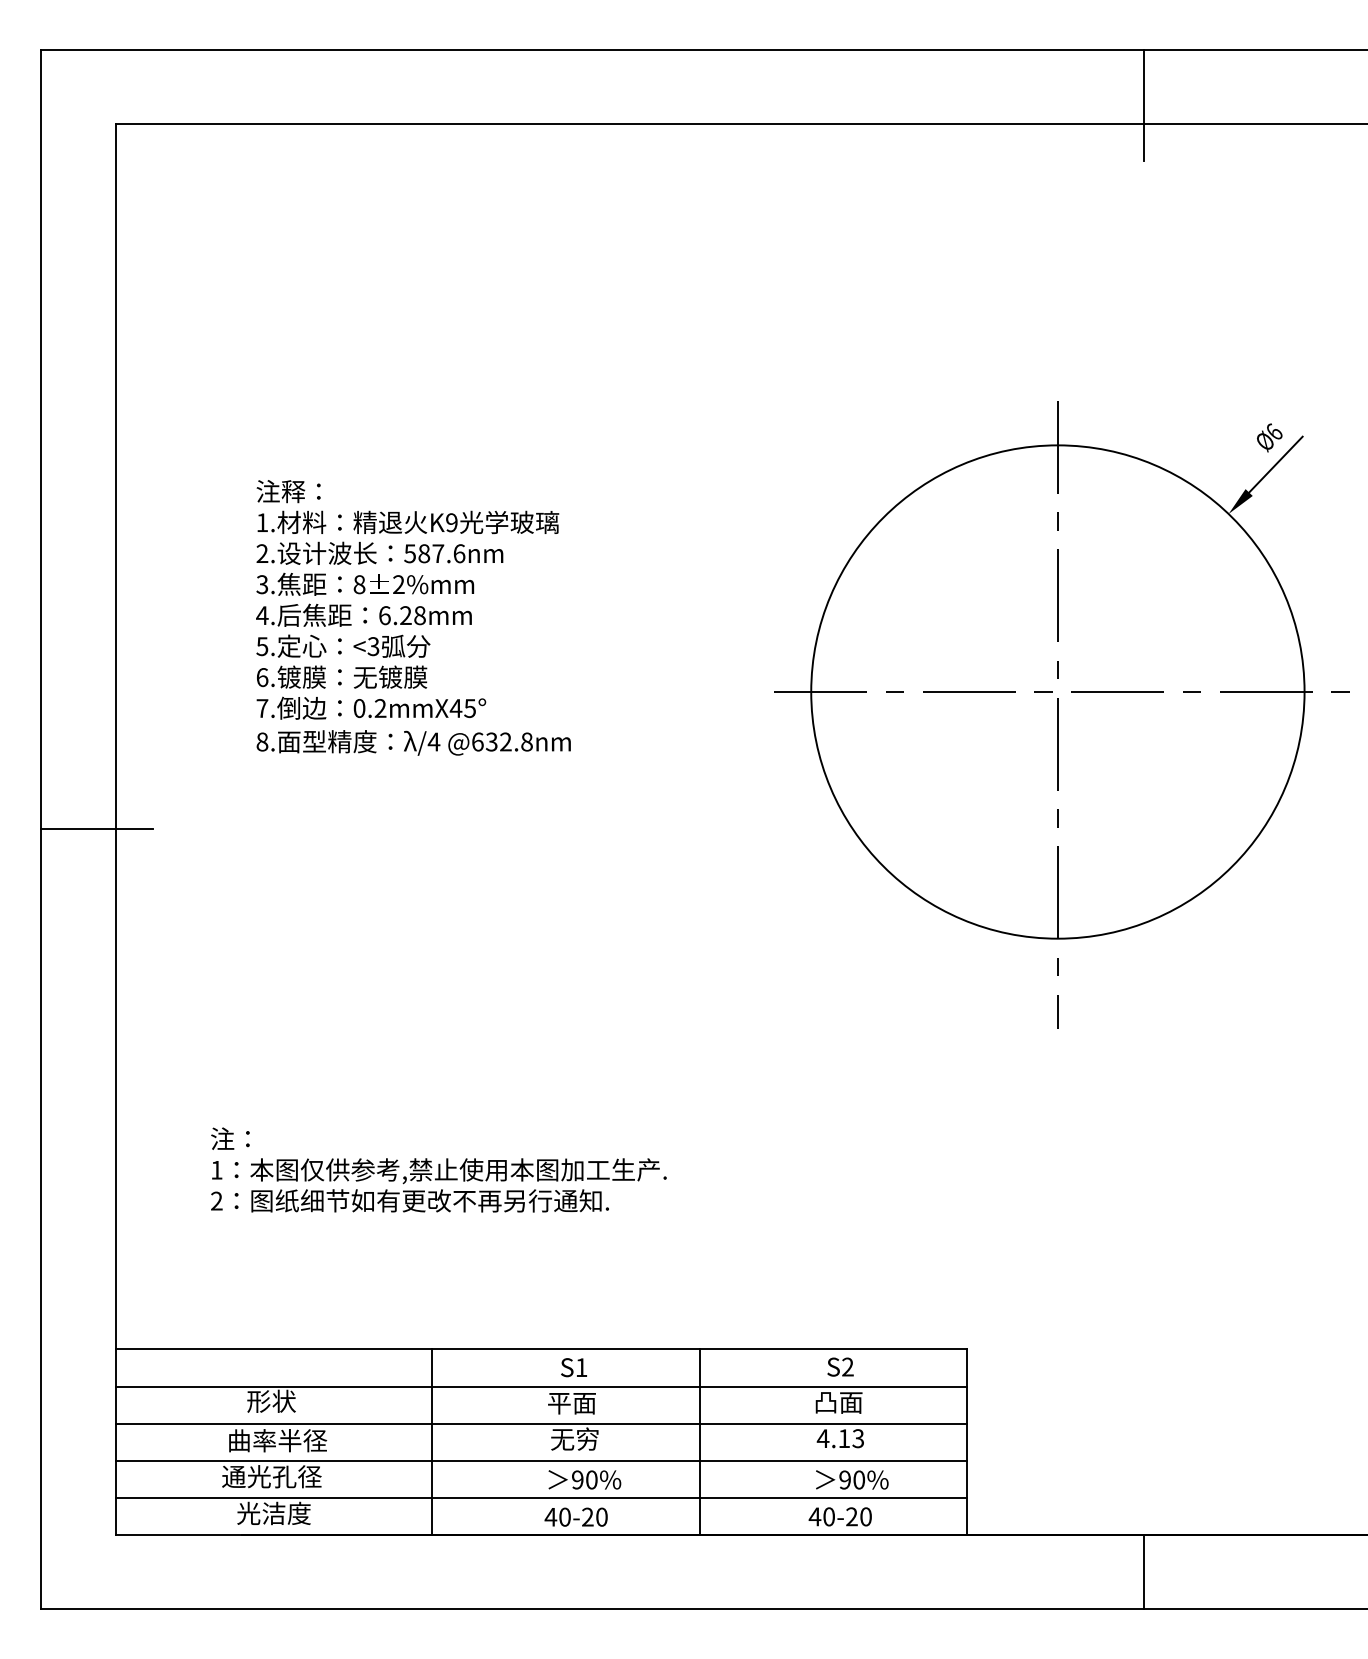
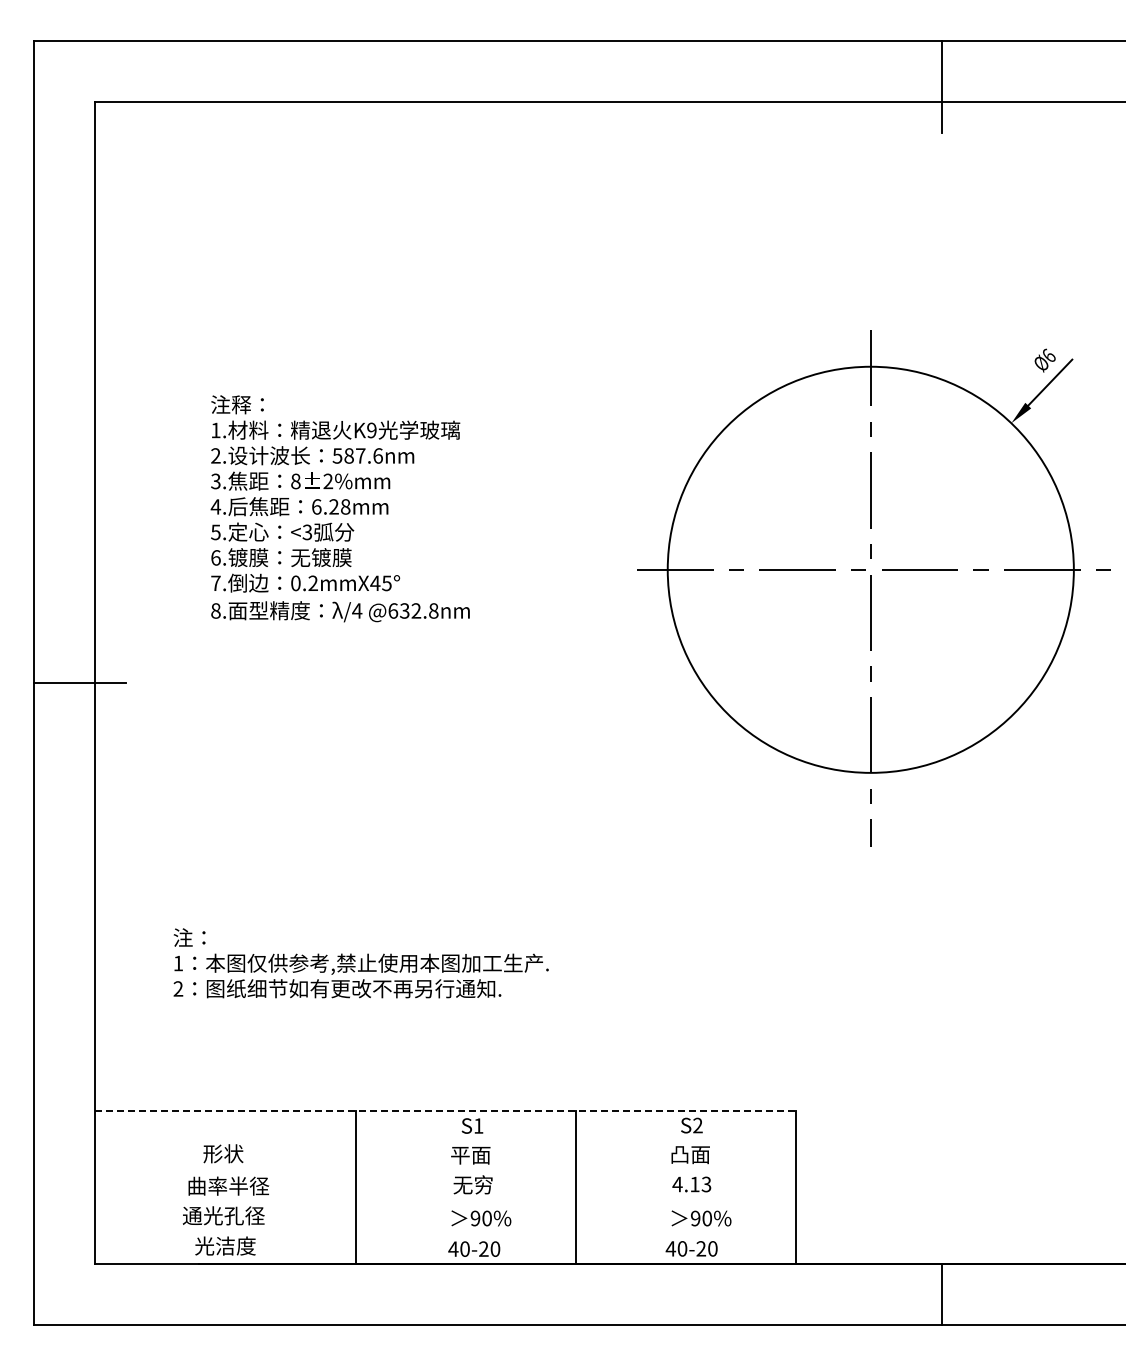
line: (541, 1349) -> (445, 1111), solid -> dashed
line: (541, 1386) -> (445, 1141), removed
line: (541, 1424) -> (445, 1172), removed
line: (541, 1460) -> (445, 1202), removed
line: (541, 1498) -> (445, 1233), removed

